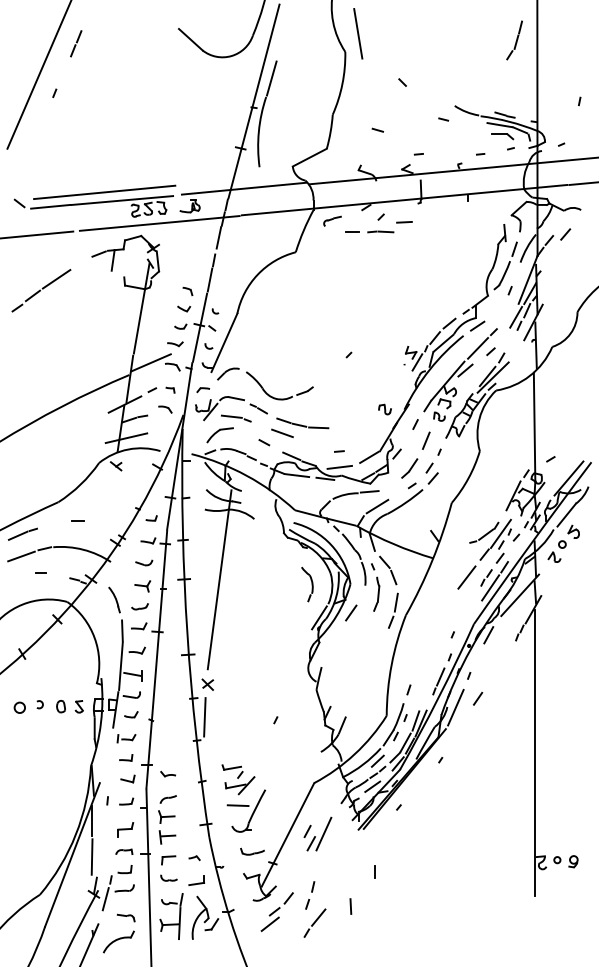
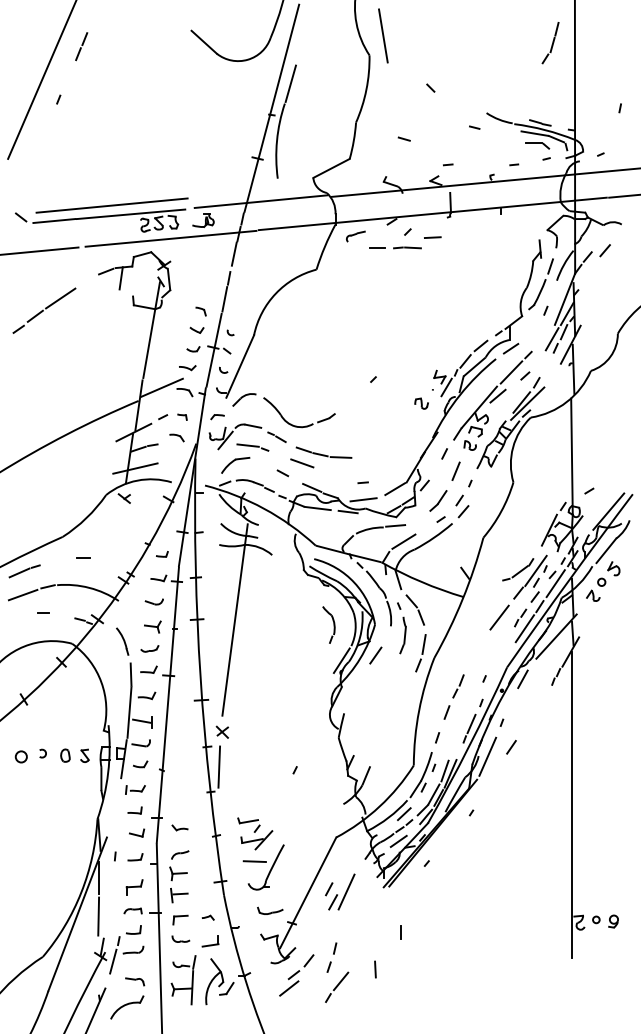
part: (384, 409) -> (421, 403), moved
line: (518, 545) -> (554, 583), added
part: (424, 651) -> (454, 696), added

